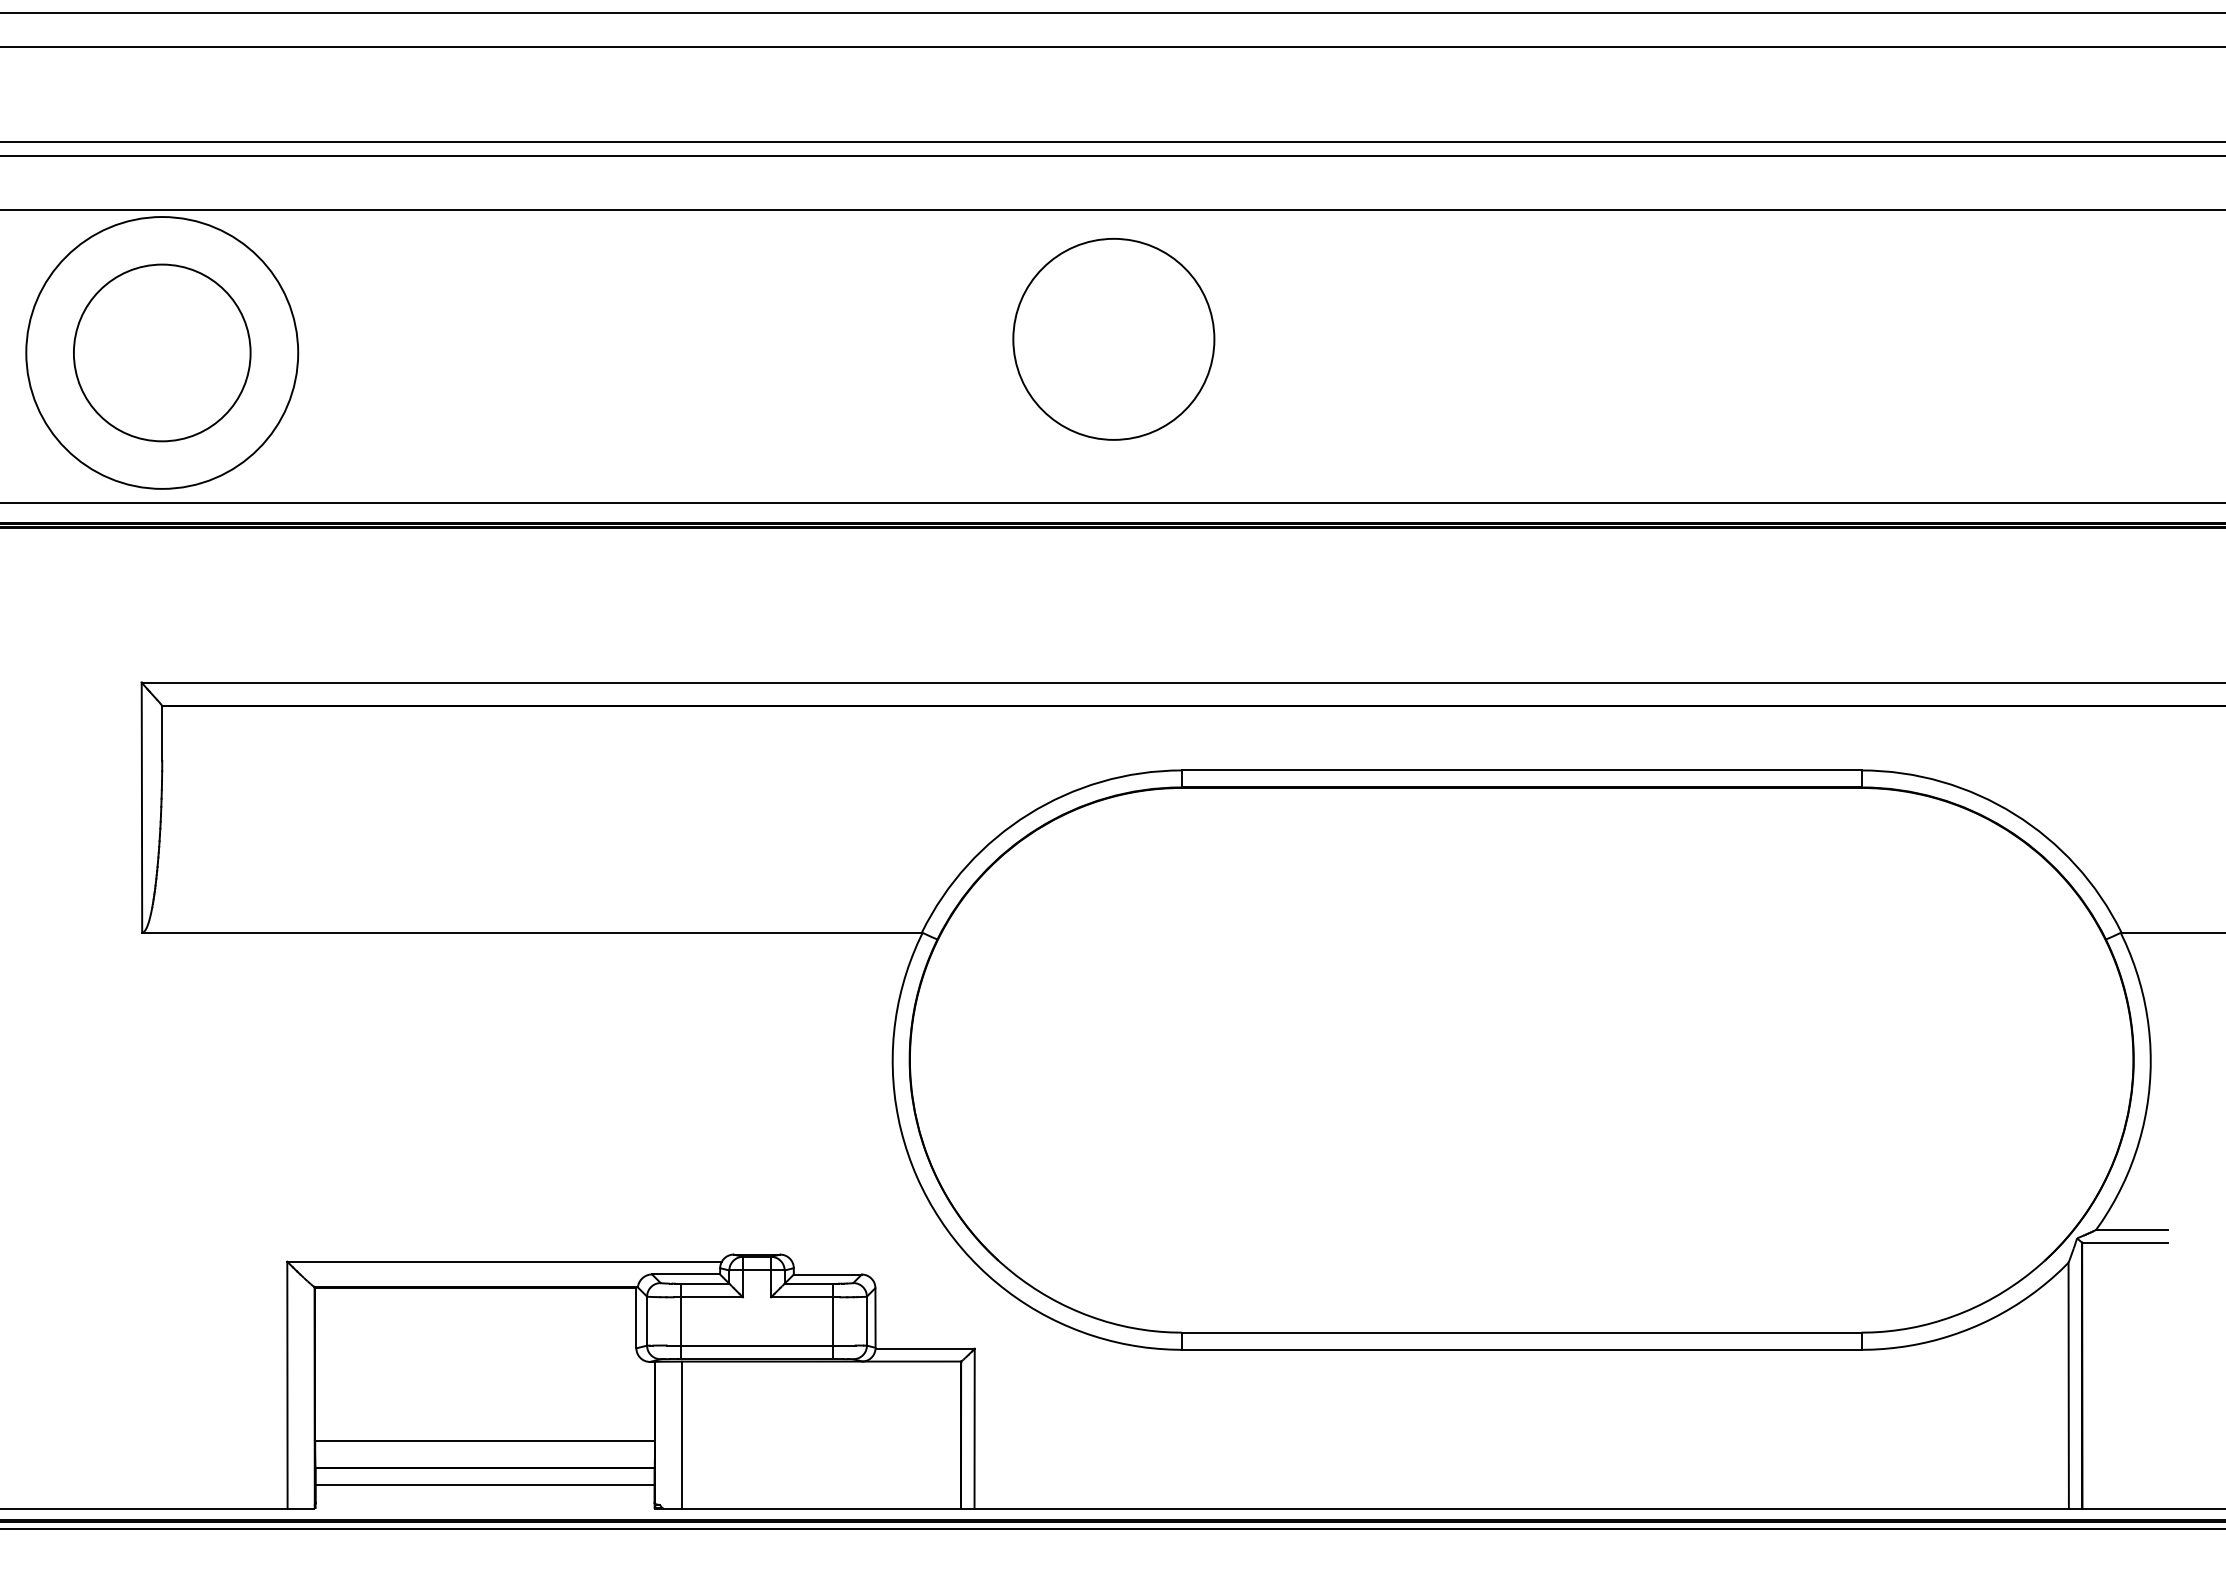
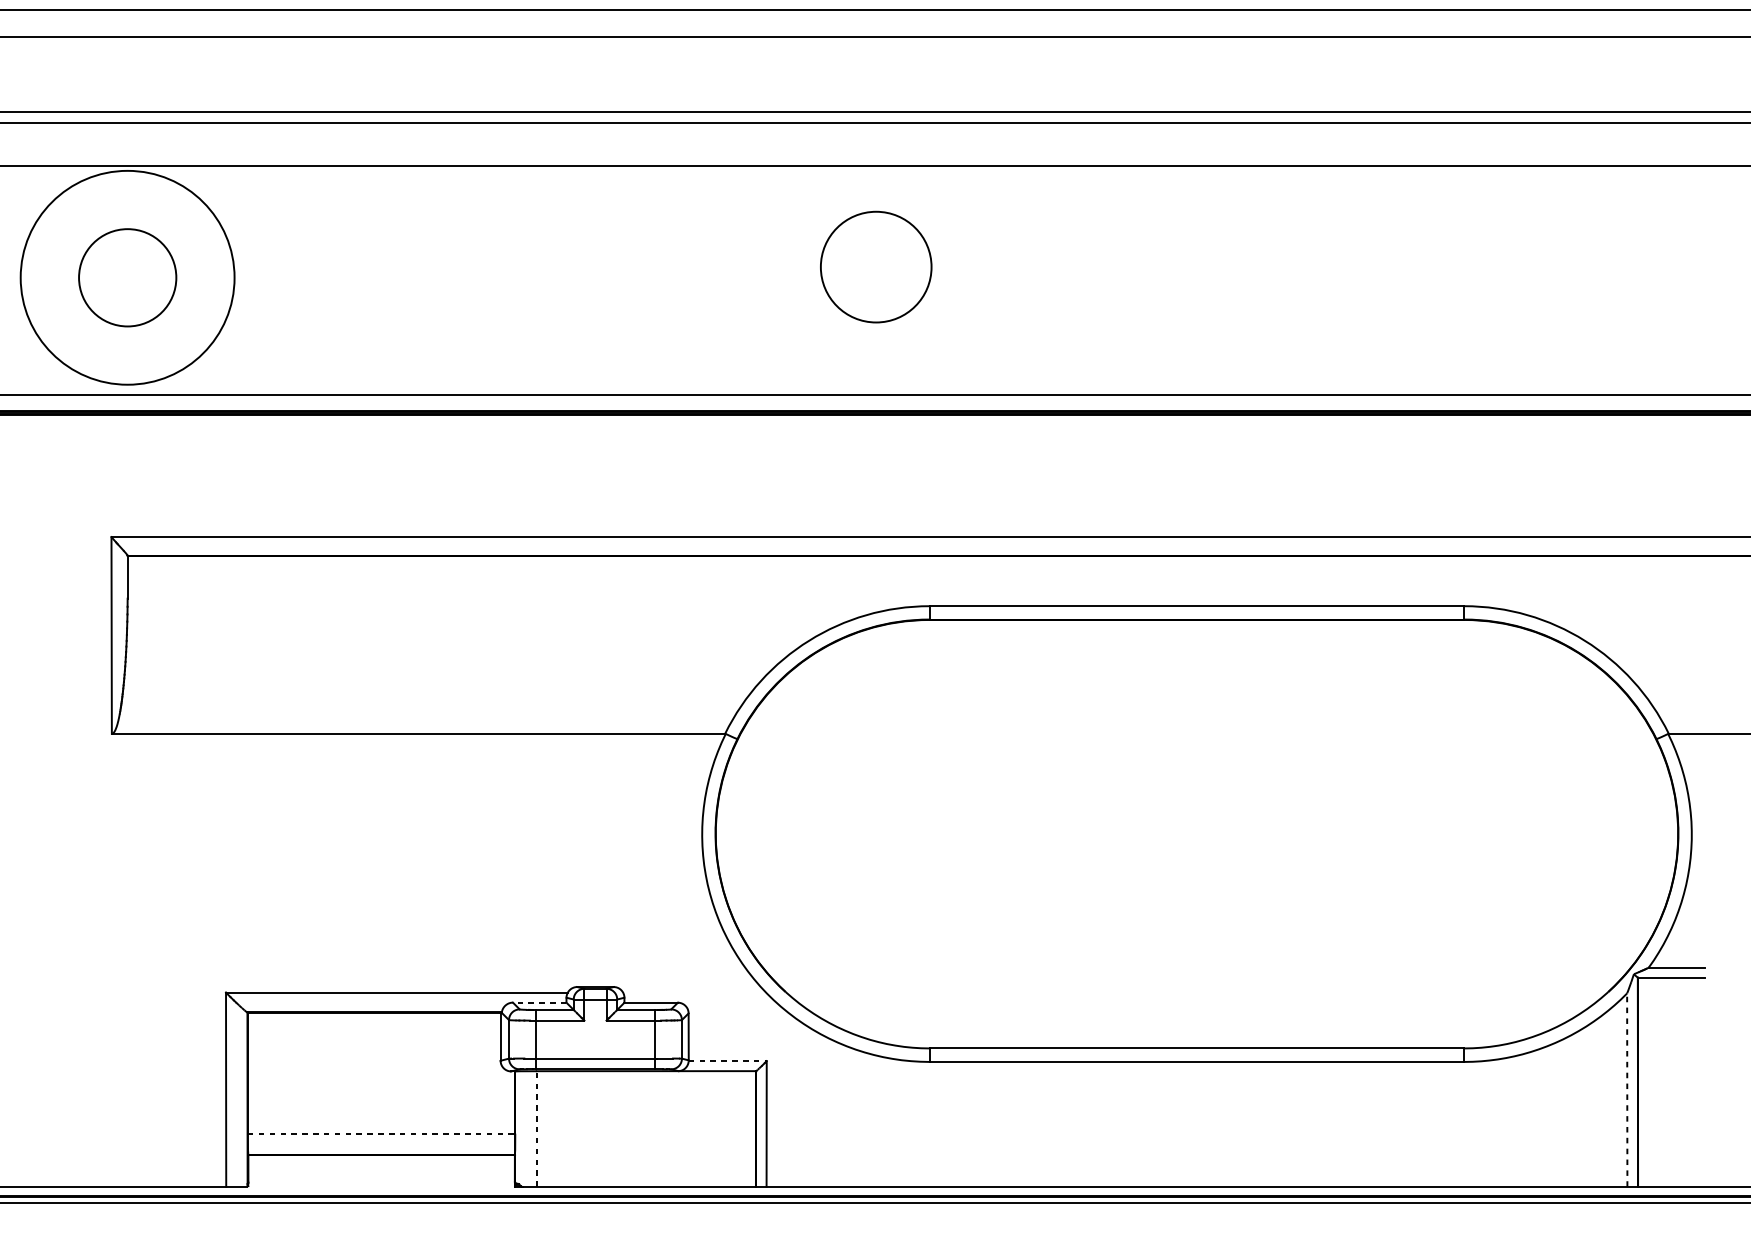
circle: (1113, 339) -> (875, 267), size x0.7
circle: (162, 352) -> (127, 277), size x0.7
line: (686, 1274) -> (540, 1002), solid -> dashed
line: (925, 1348) -> (728, 1060), solid -> dashed
line: (2068, 1385) -> (1627, 1089), solid -> dashed
line: (682, 1434) -> (536, 1128), solid -> dashed
line: (485, 1441) -> (381, 1134), solid -> dashed
line: (484, 1484) -> (381, 1167), removed

